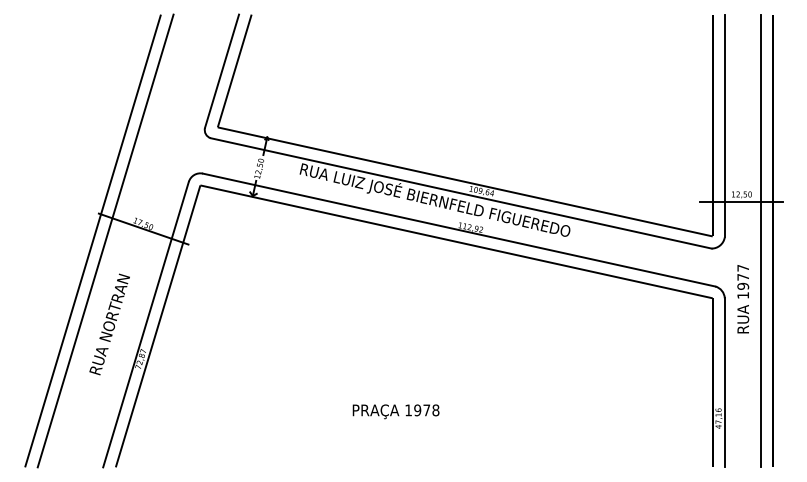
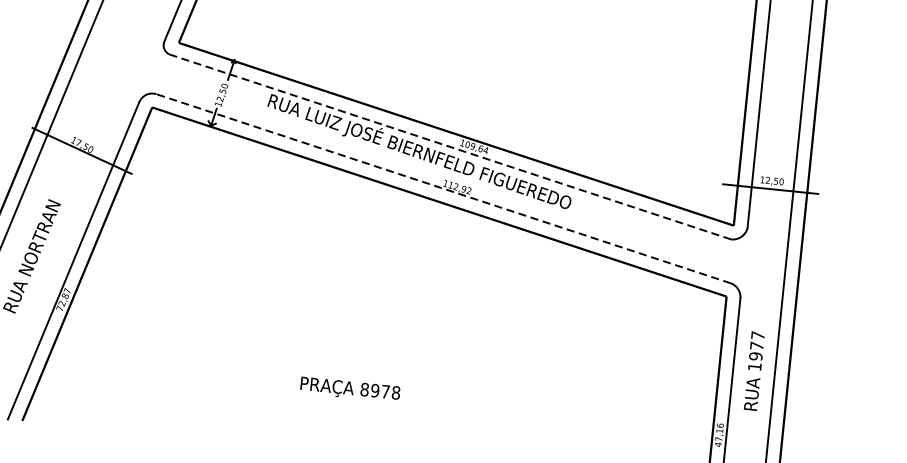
line: (460, 193) -> (449, 147), solid -> dashed
line: (458, 229) -> (443, 188), solid -> dashed
text: (743, 299) -> (754, 371), moved
text: (408, 410) -> (364, 389), 1978 -> 8978

